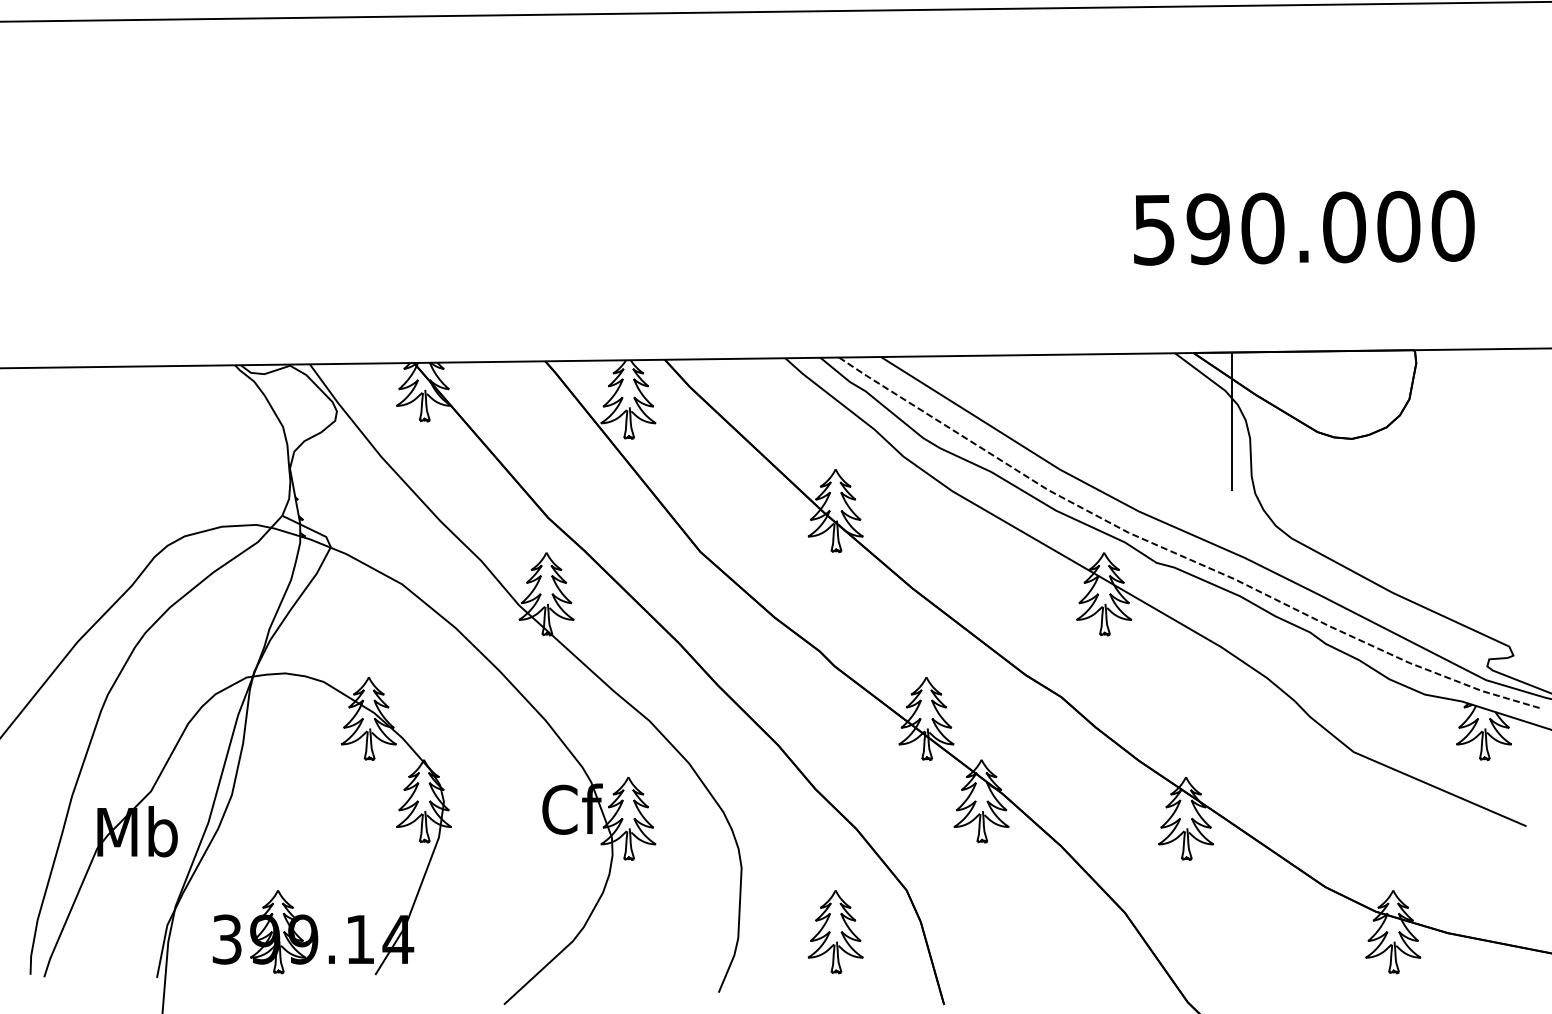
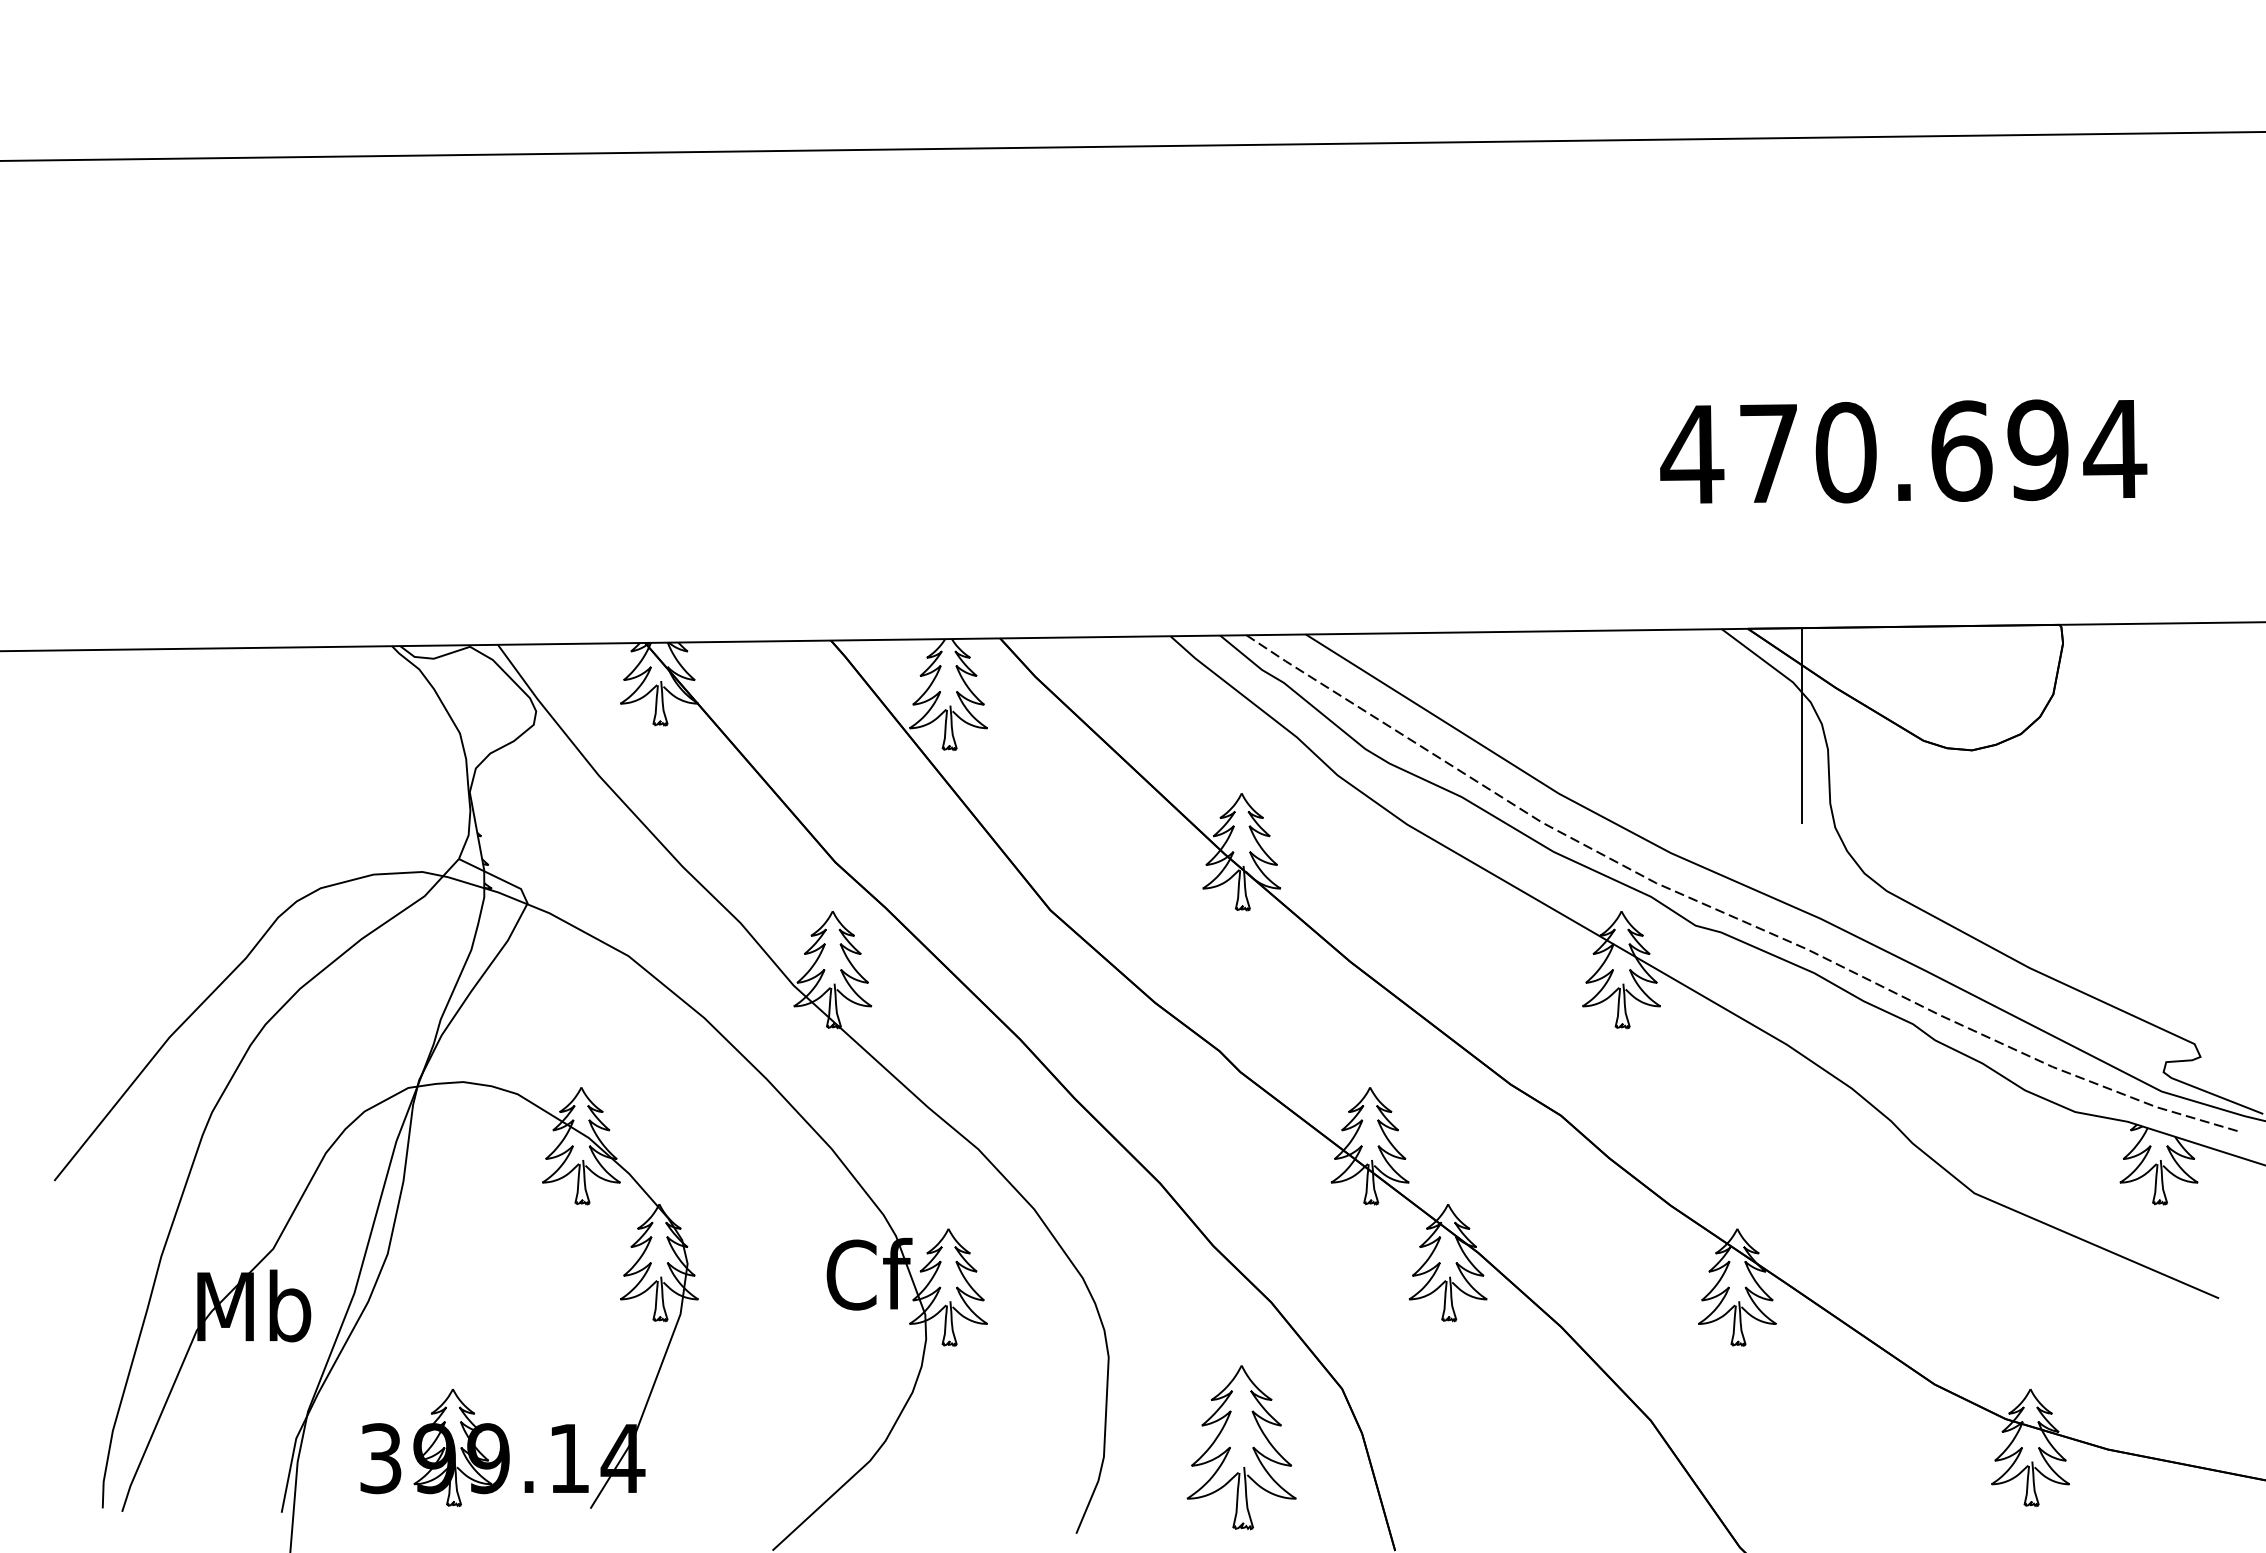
text: (1303, 227) -> (1903, 451), 590.000 -> 470.694
part: (835, 931) -> (1241, 1447), size x1.4

